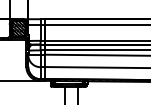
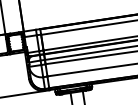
hatch: (18, 29) -> (15, 43), removed

